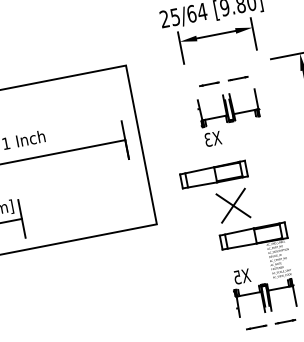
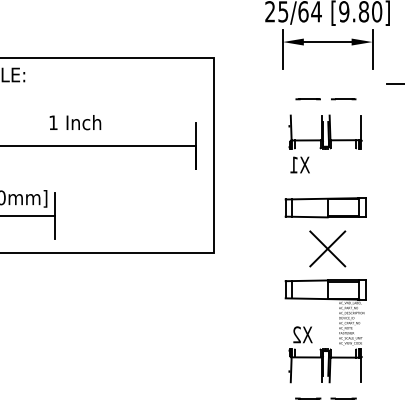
text: (208, 139) -> (294, 164), X3 -> X1
part: (213, 174) -> (325, 207), moved
part: (233, 205) -> (327, 248), moved
text: (237, 277) -> (296, 334), X5 -> X2

